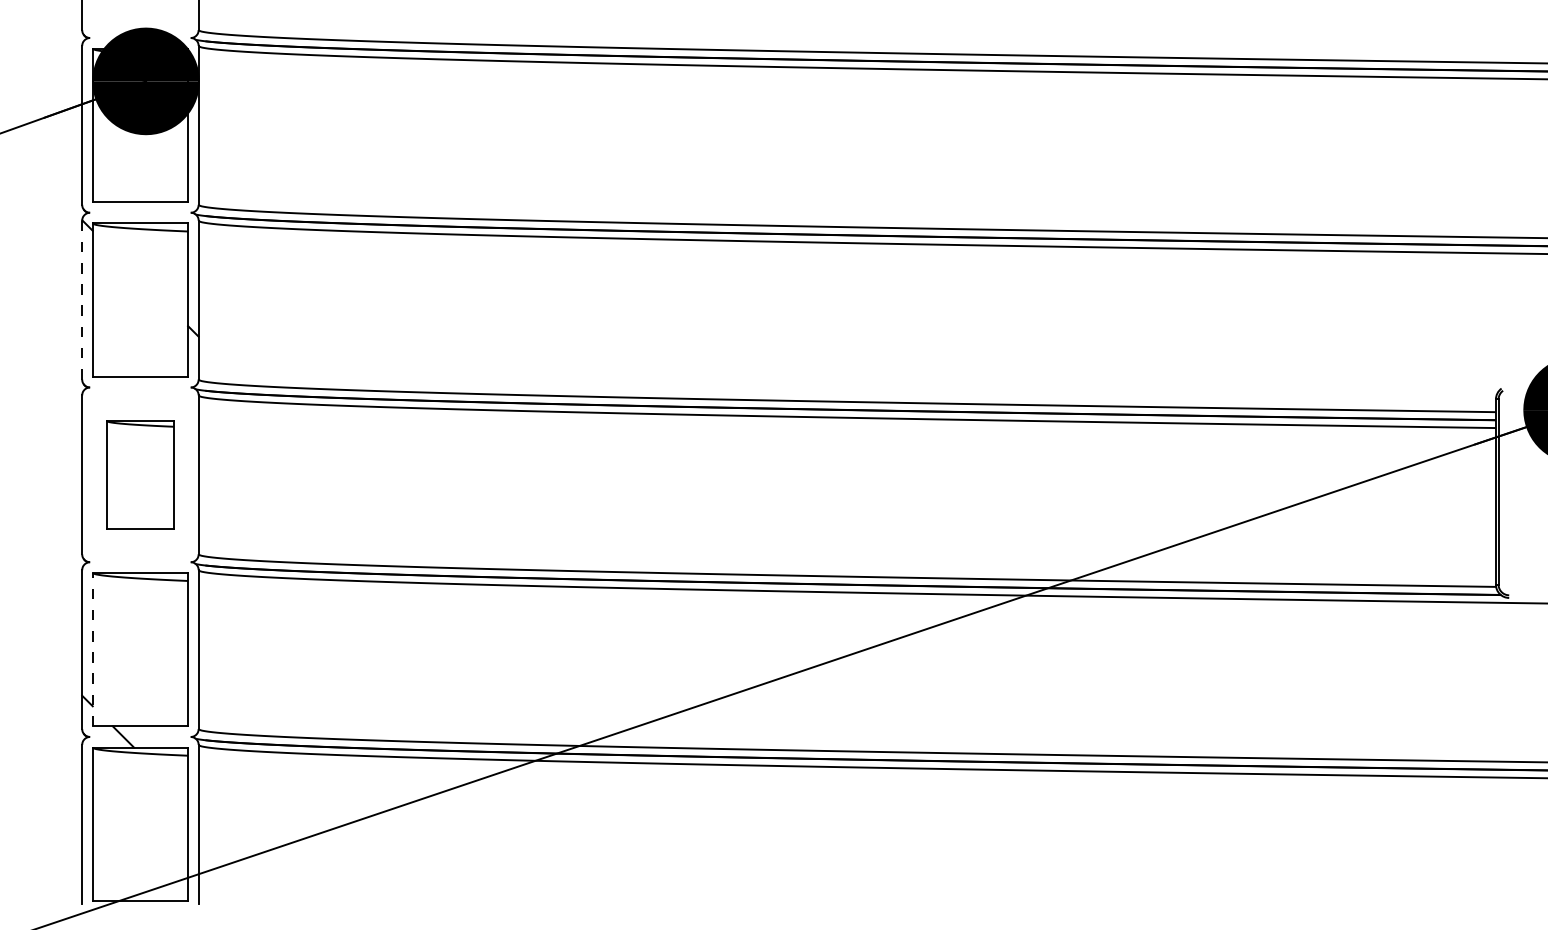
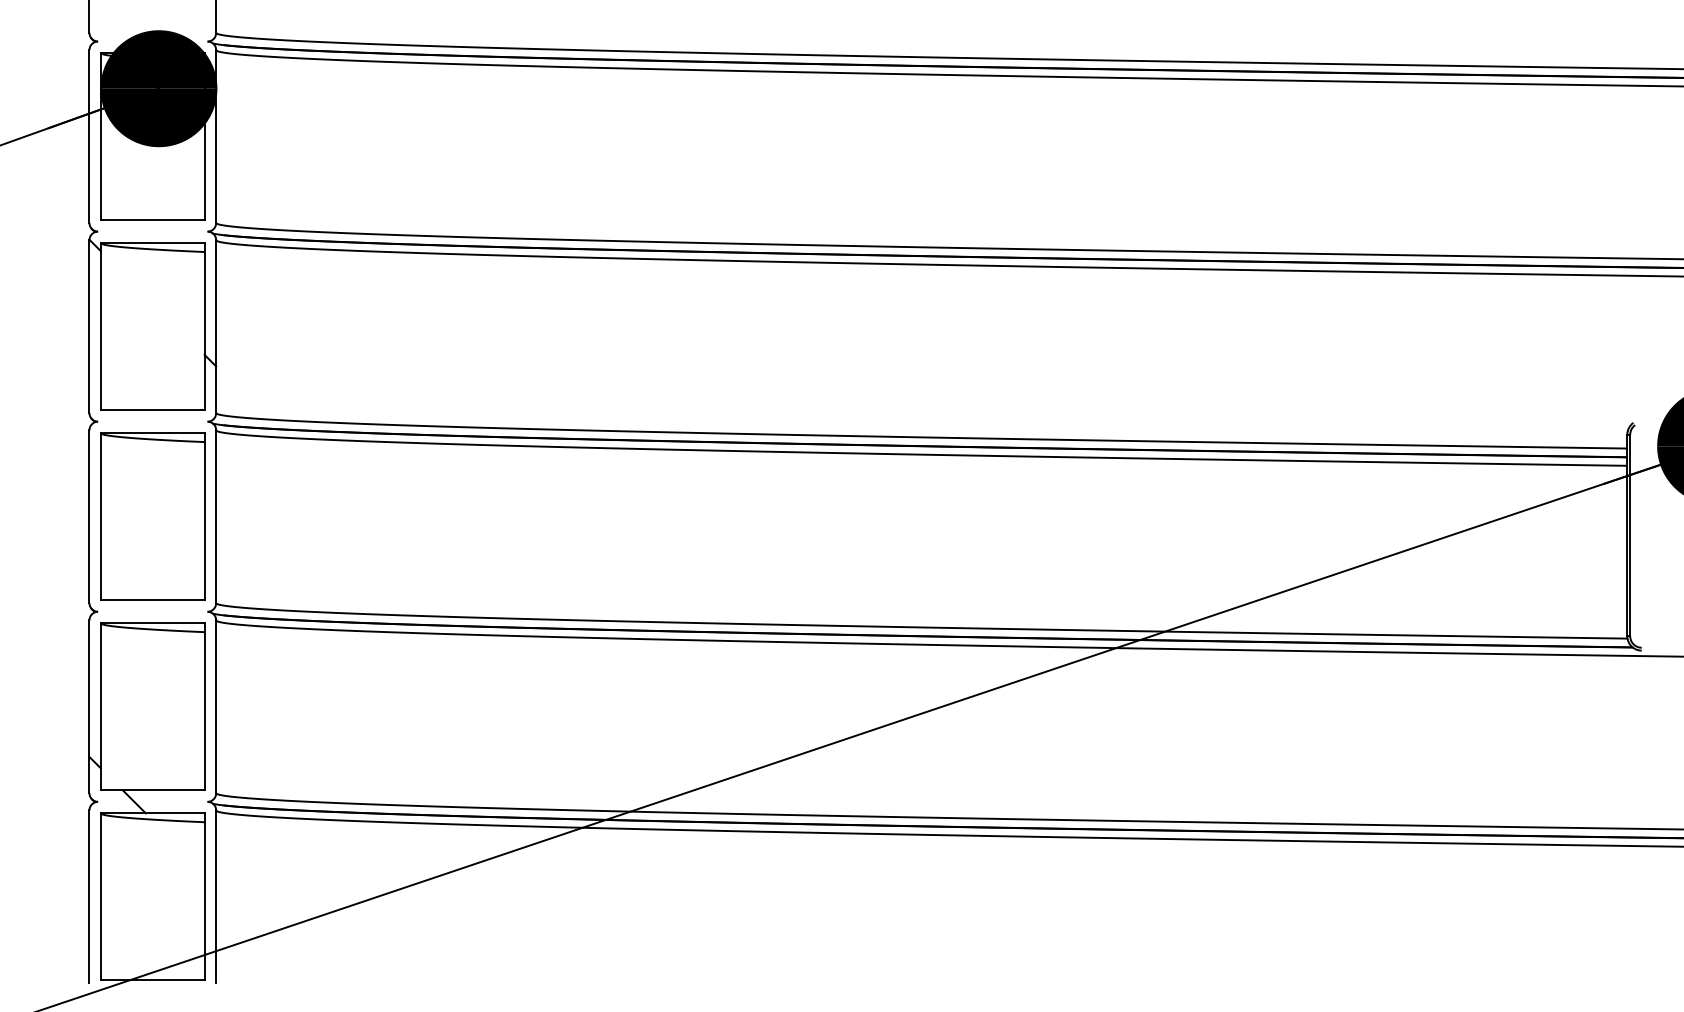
line: (82, 299) -> (89, 326), dashed -> solid
part: (140, 474) -> (152, 516), size x1.43
line: (92, 649) -> (100, 706), dashed -> solid

